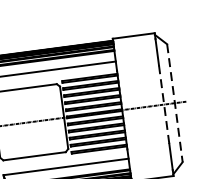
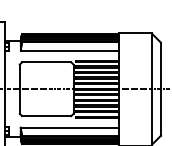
line: (174, 103) -> (160, 89), dashed -> solid
line: (164, 104) -> (152, 89), dashed -> solid

